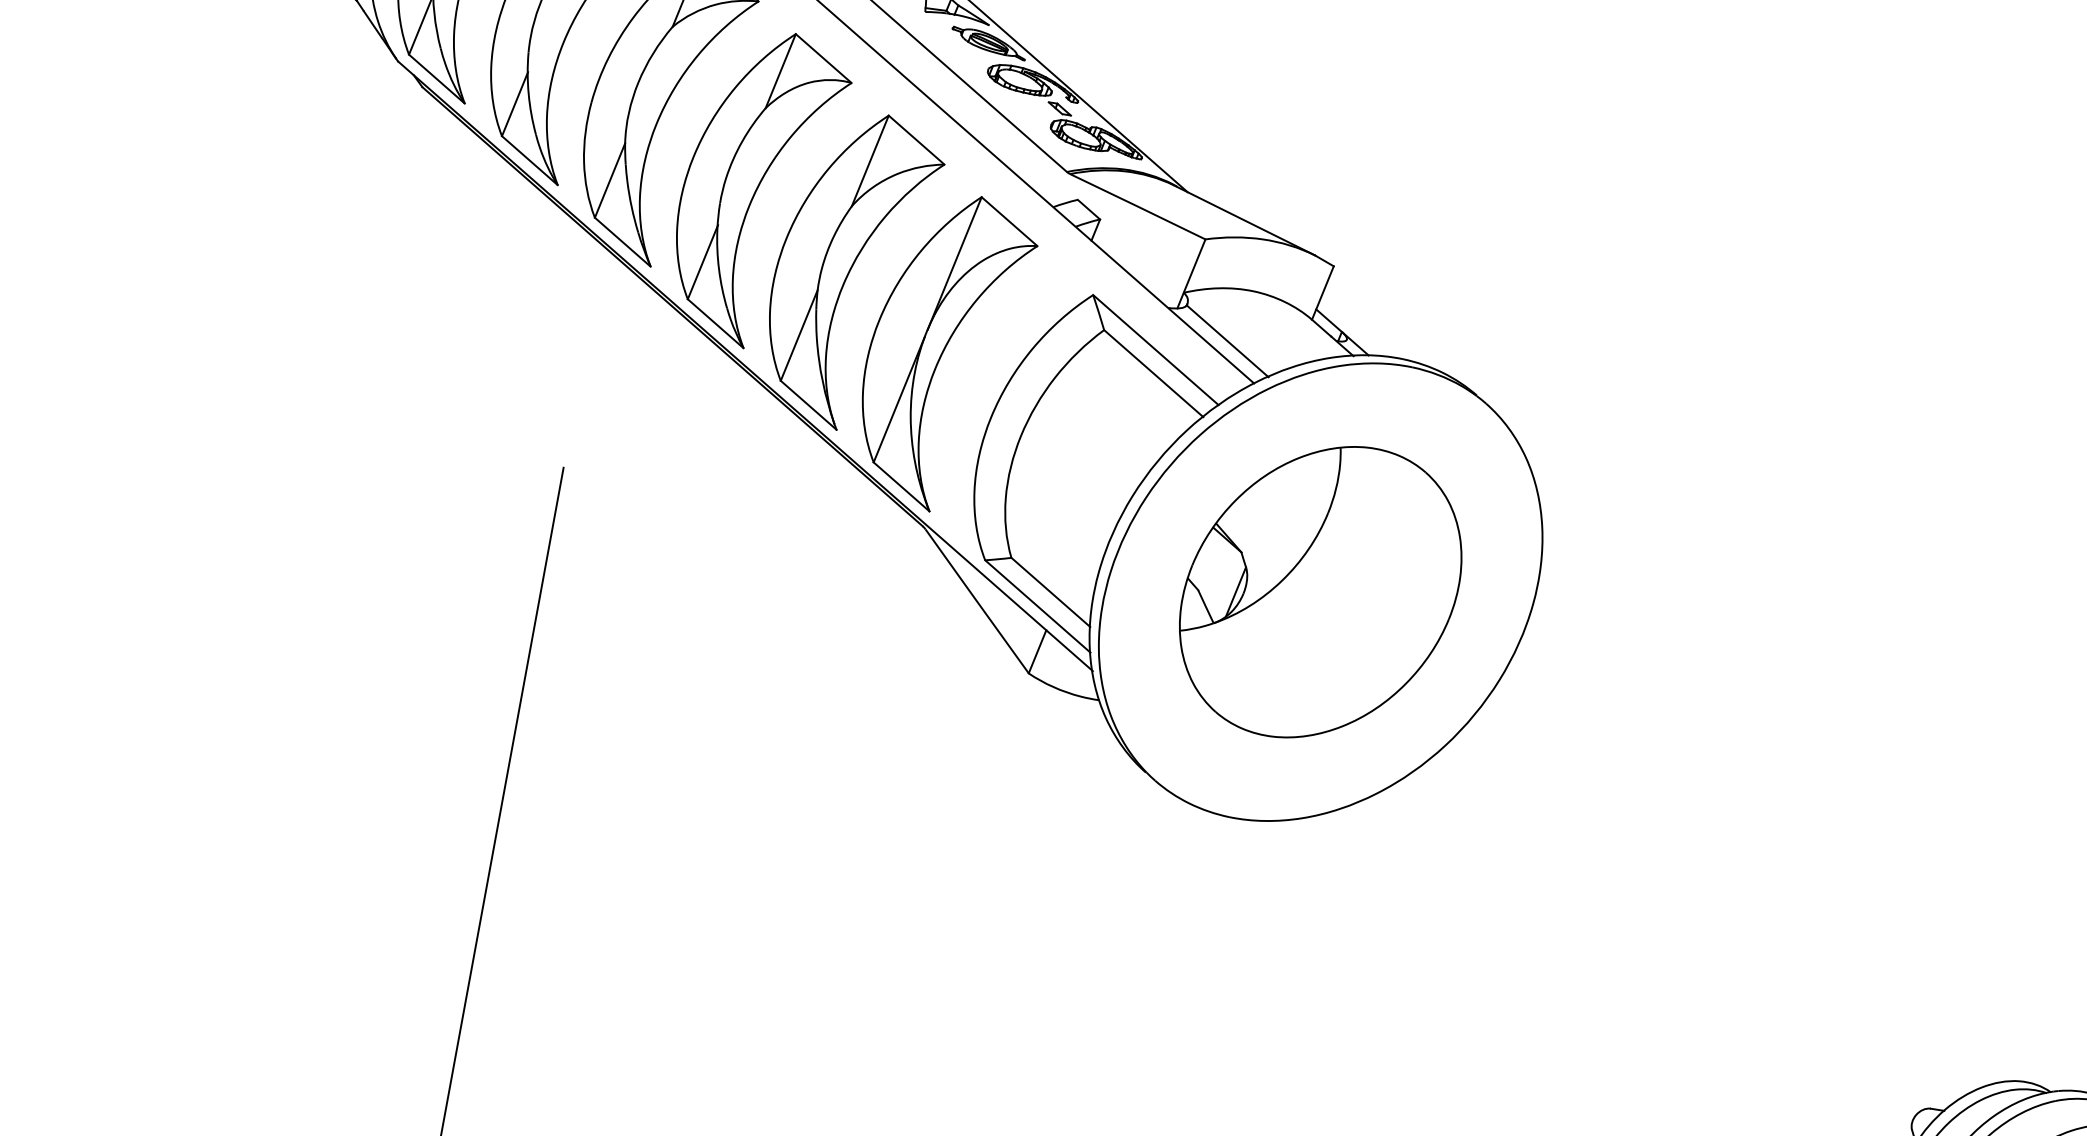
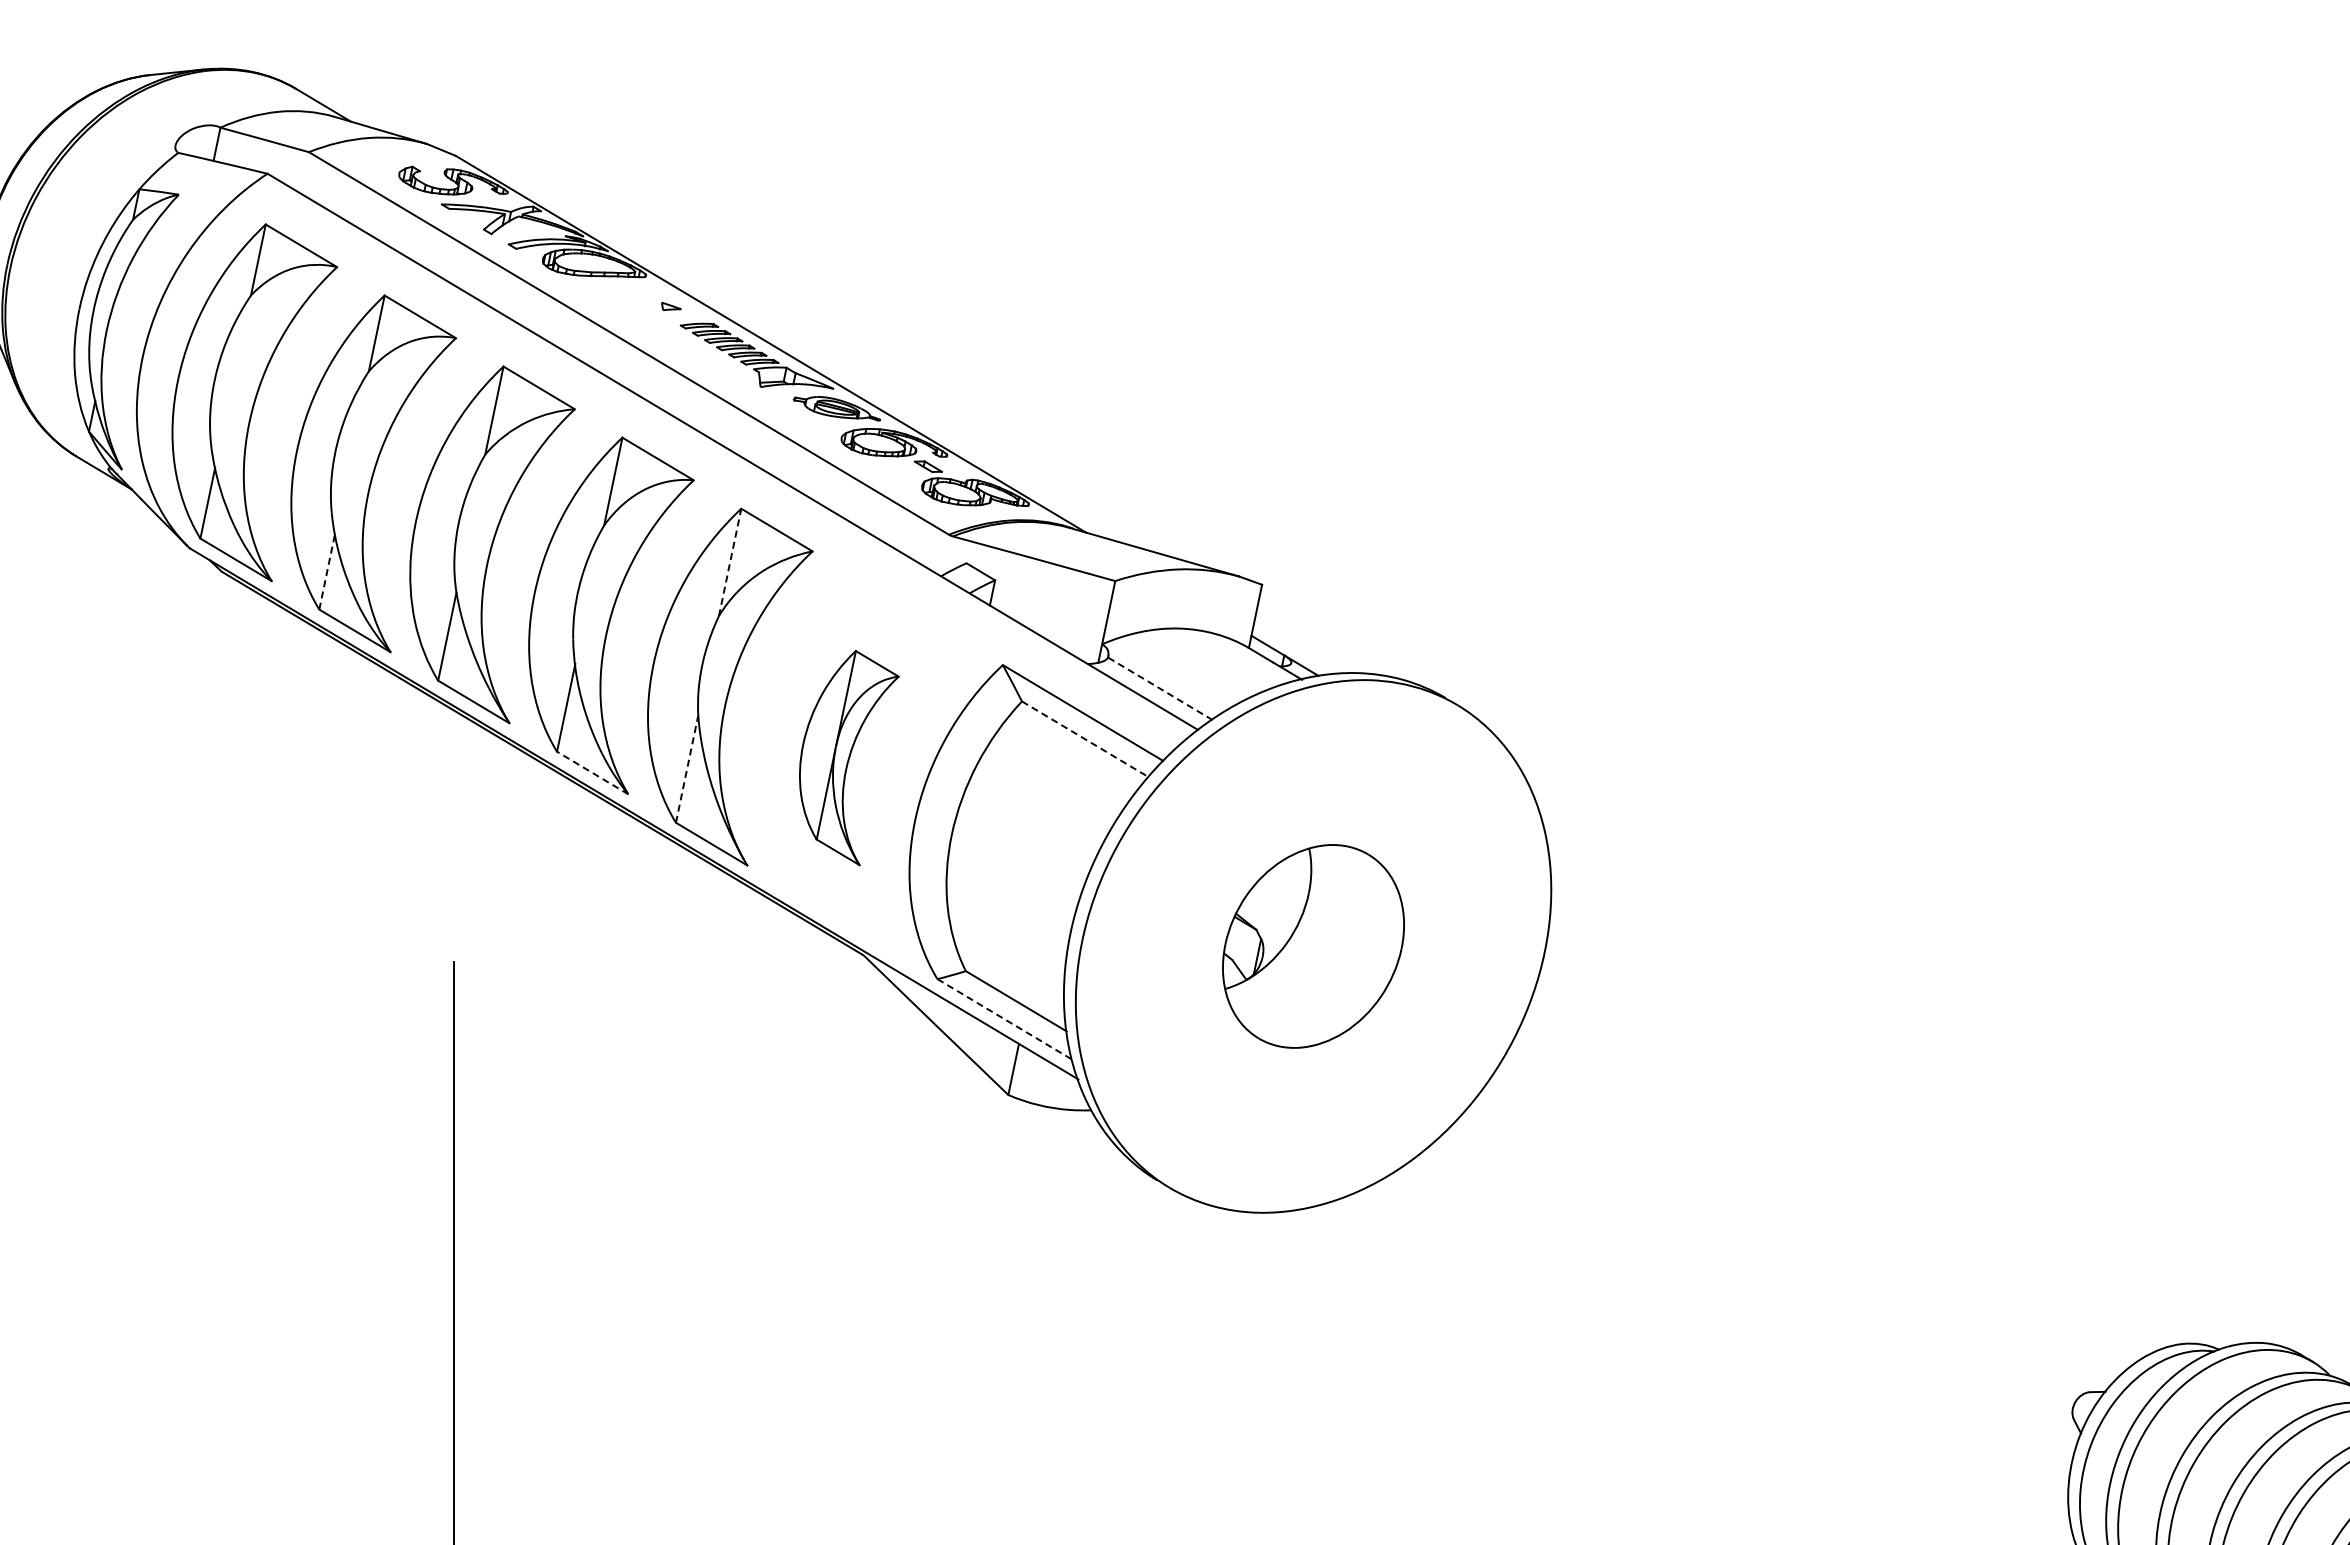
line: (515, 104) -> (327, 571), solid -> dashed
line: (870, 161) -> (730, 562), solid -> dashed
line: (715, 324) -> (592, 773), solid -> dashed
line: (799, 335) -> (687, 769), solid -> dashed
line: (1226, 340) -> (1159, 688), solid -> dashed
part: (943, 351) -> (849, 757), size x0.6
line: (1153, 373) -> (1085, 739), solid -> dashed
part: (1320, 592) -> (1313, 946), size x0.6
line: (1038, 606) -> (1005, 1019), solid -> dashed

